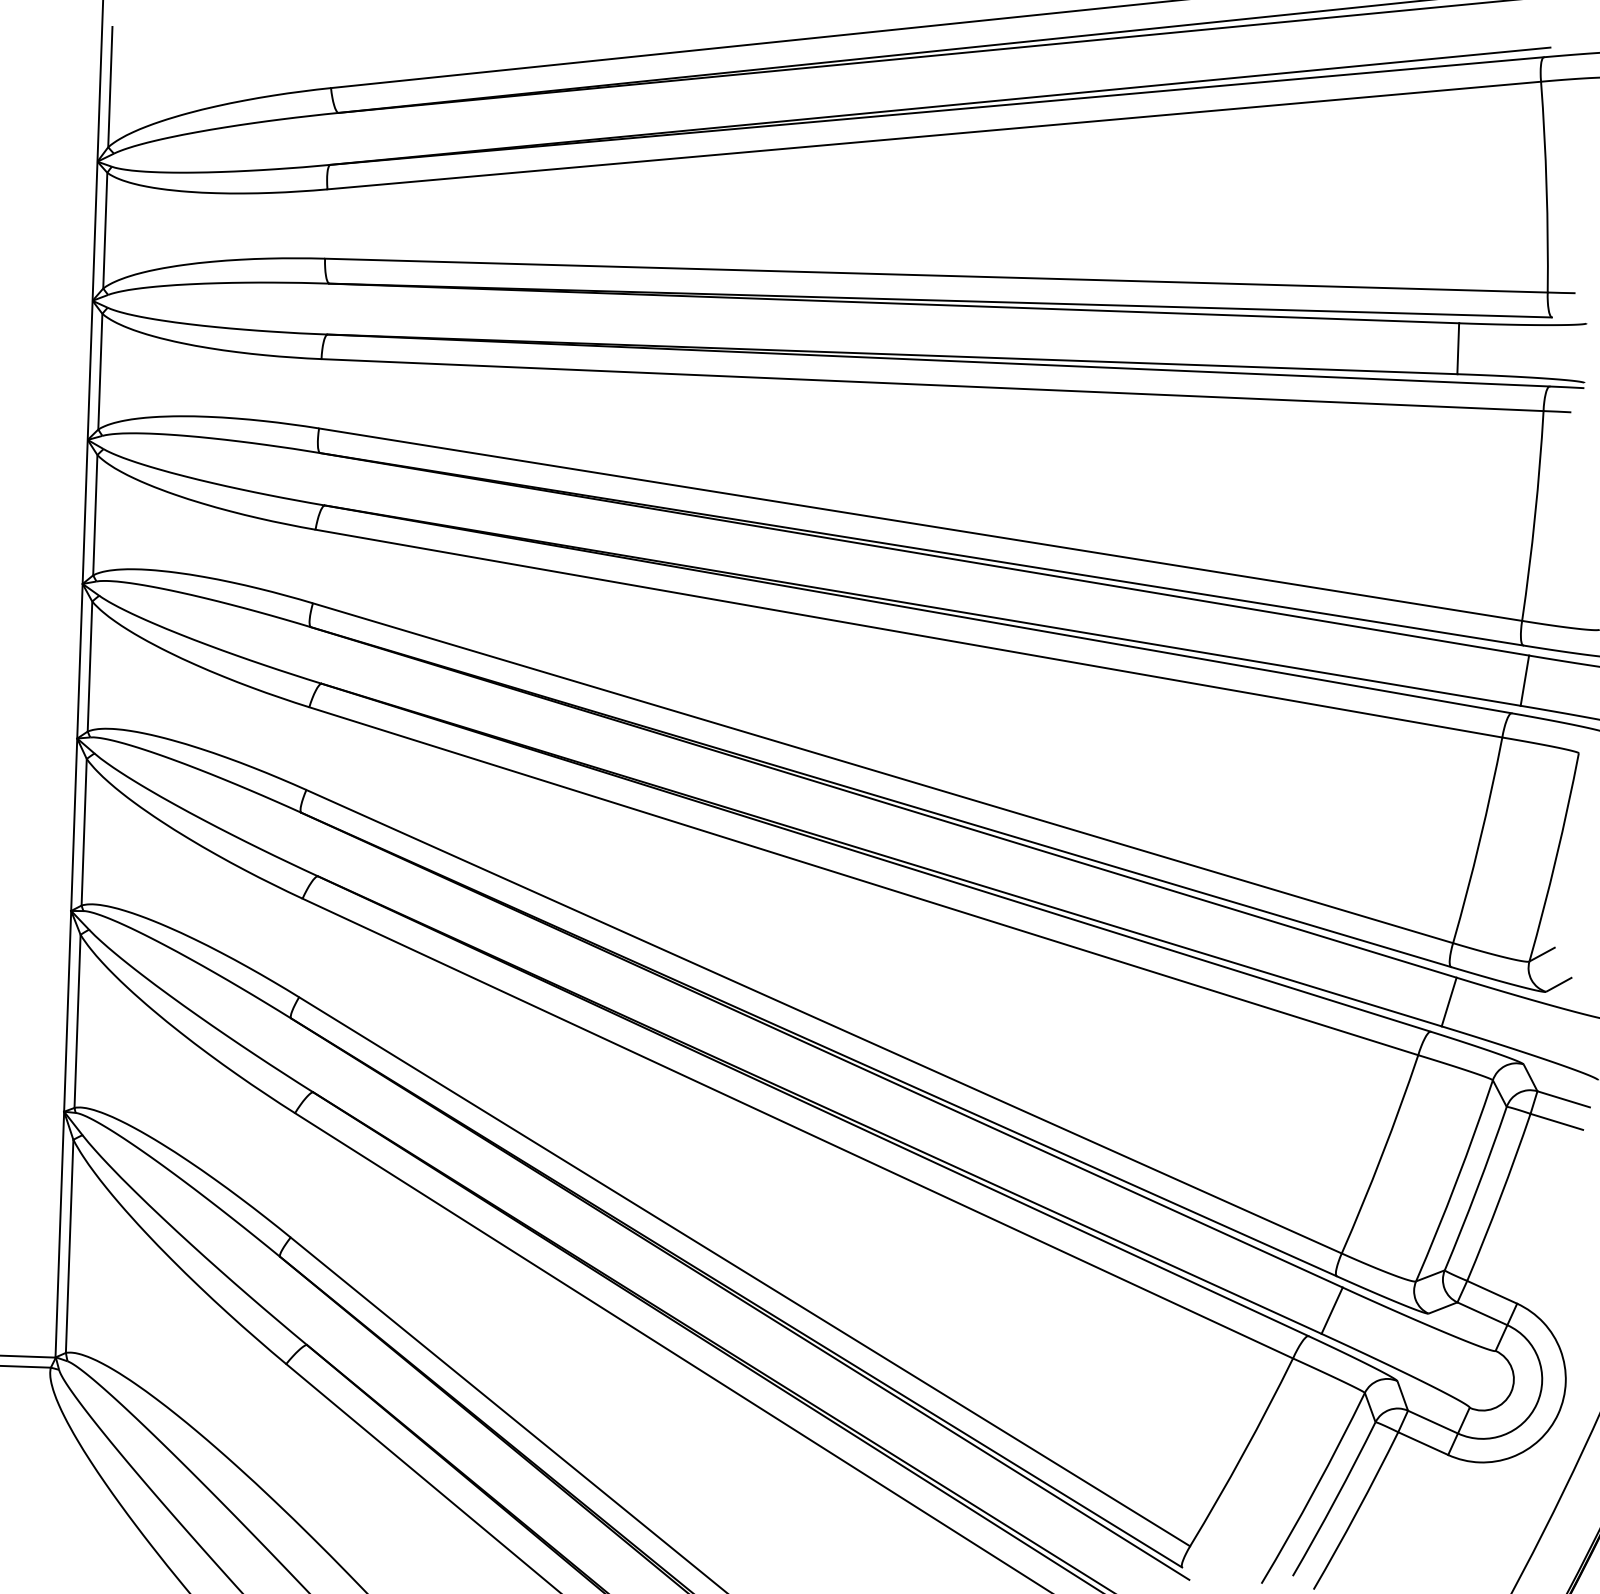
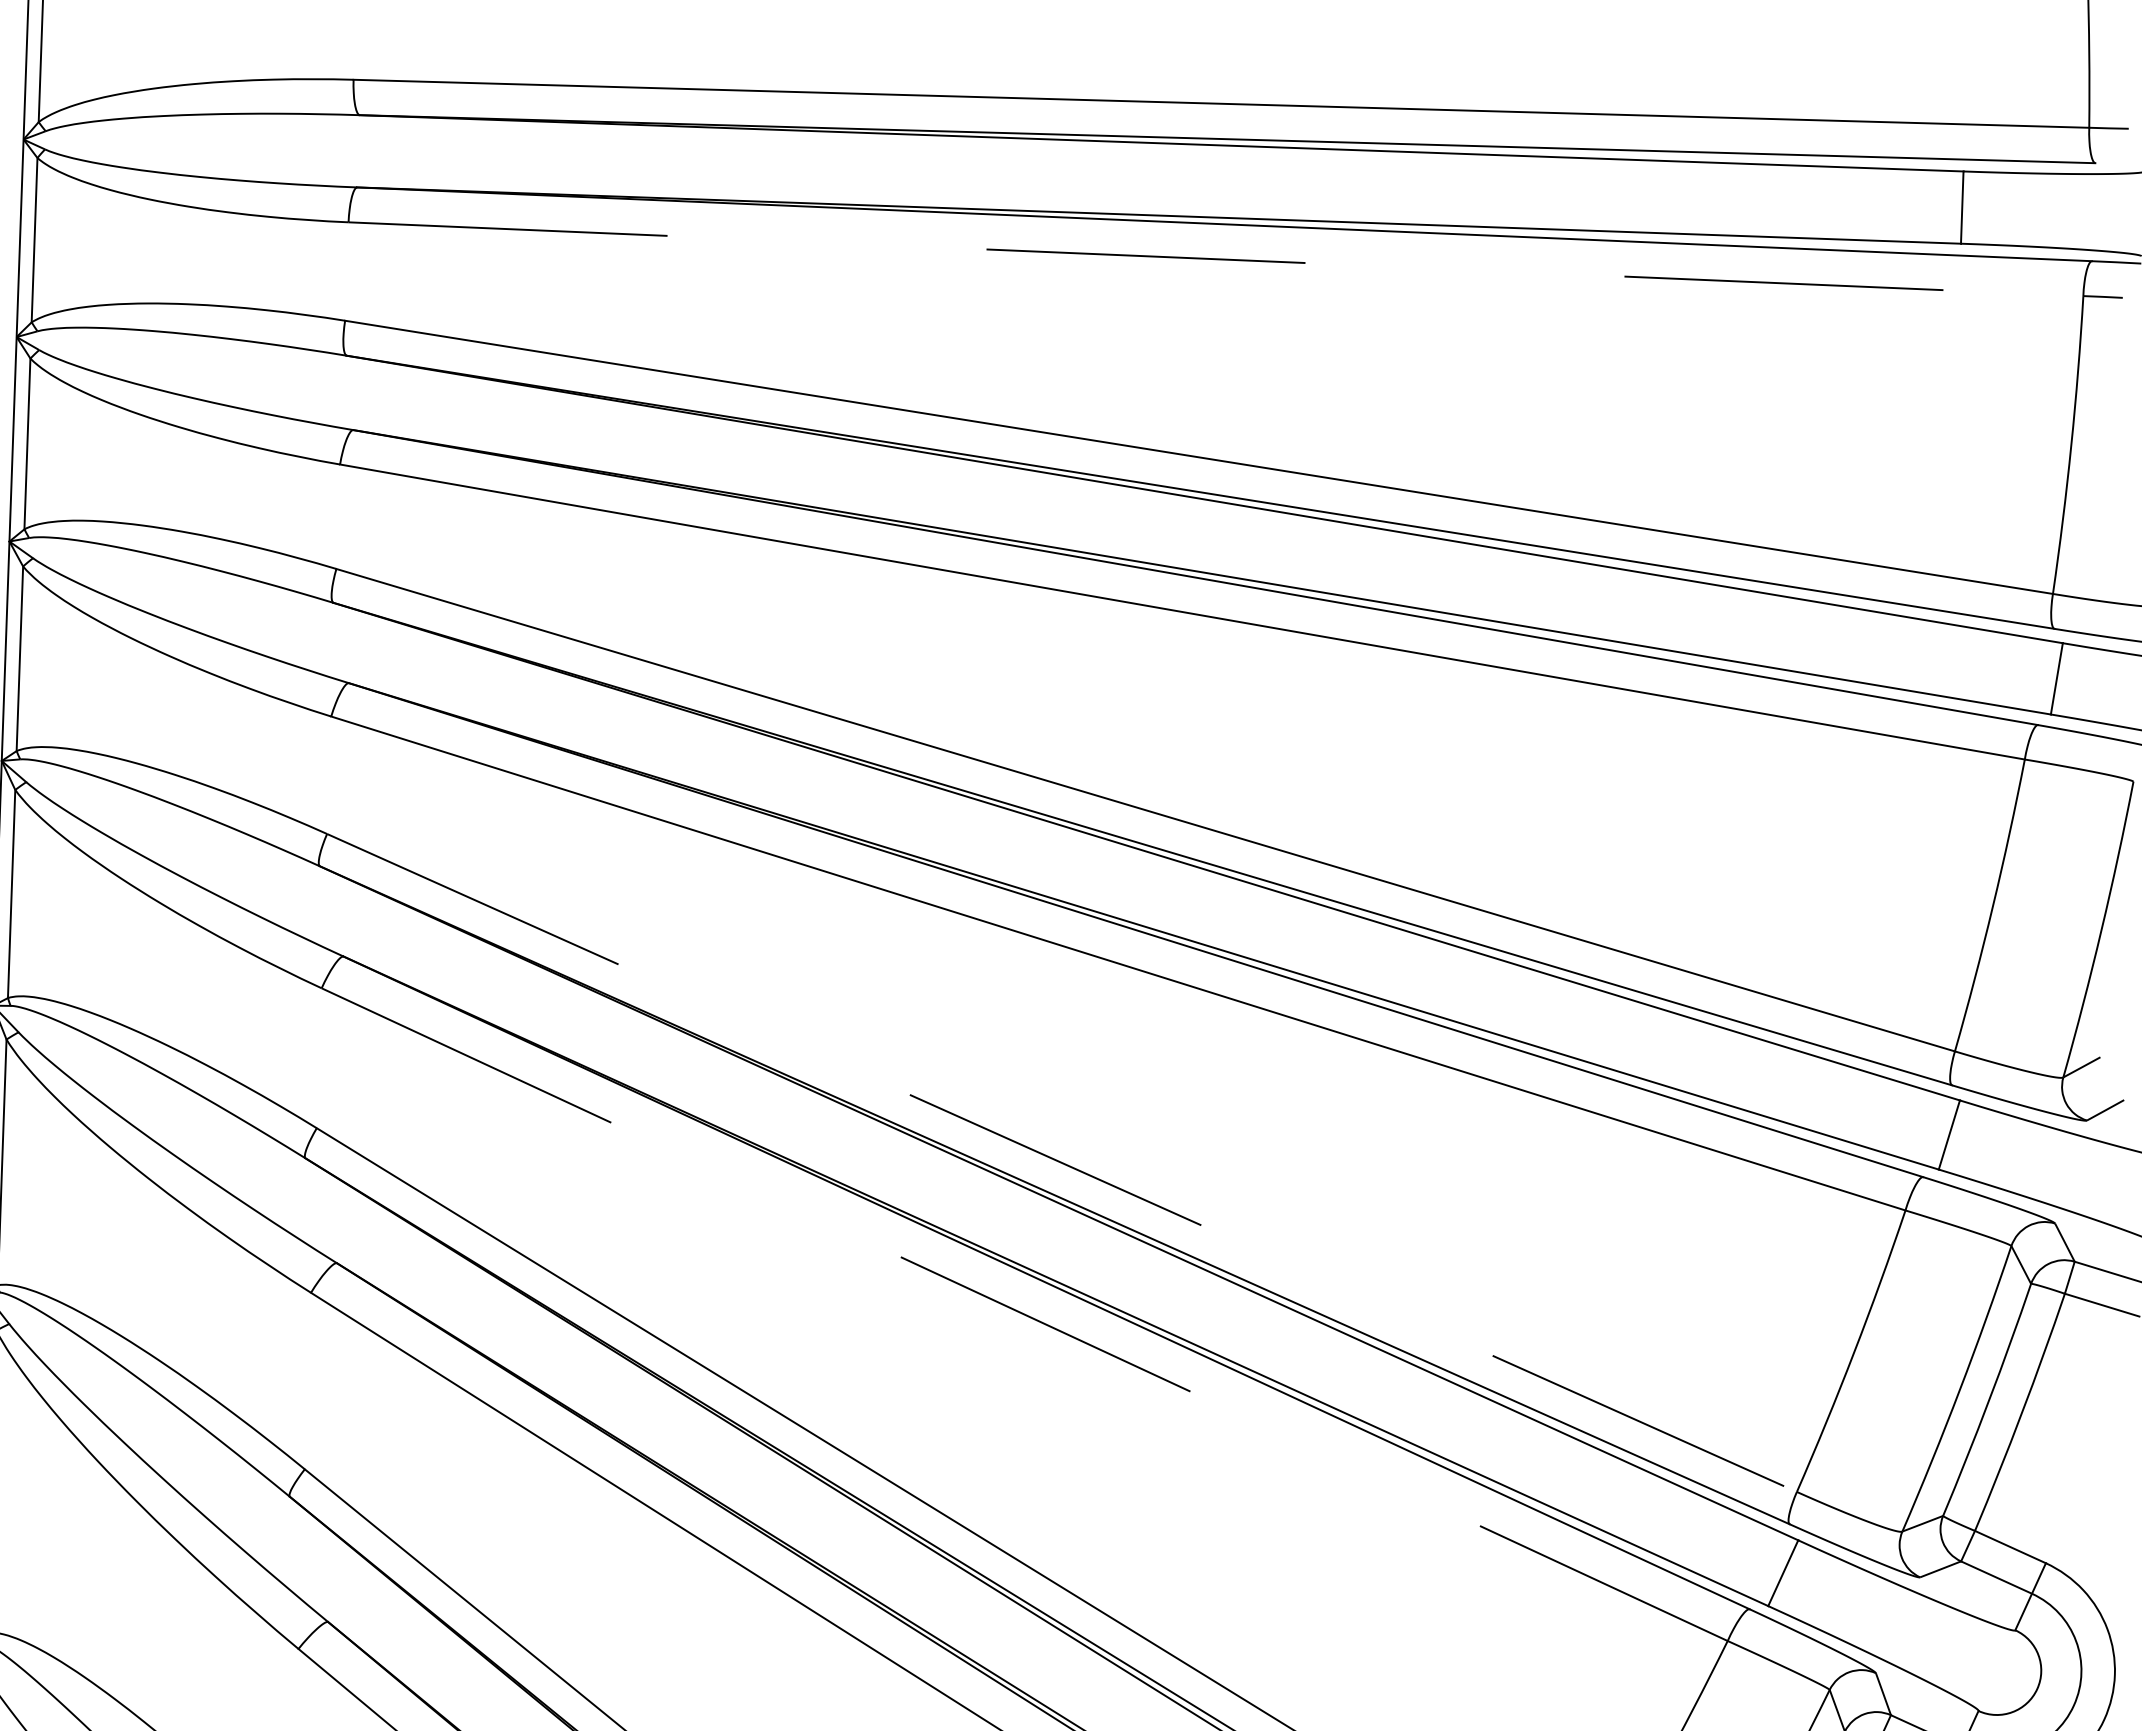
line: (932, 385) -> (1215, 259), solid -> dashed
line: (824, 1021) -> (1062, 1162), solid -> dashed
line: (797, 1128) -> (1024, 1314), solid -> dashed

